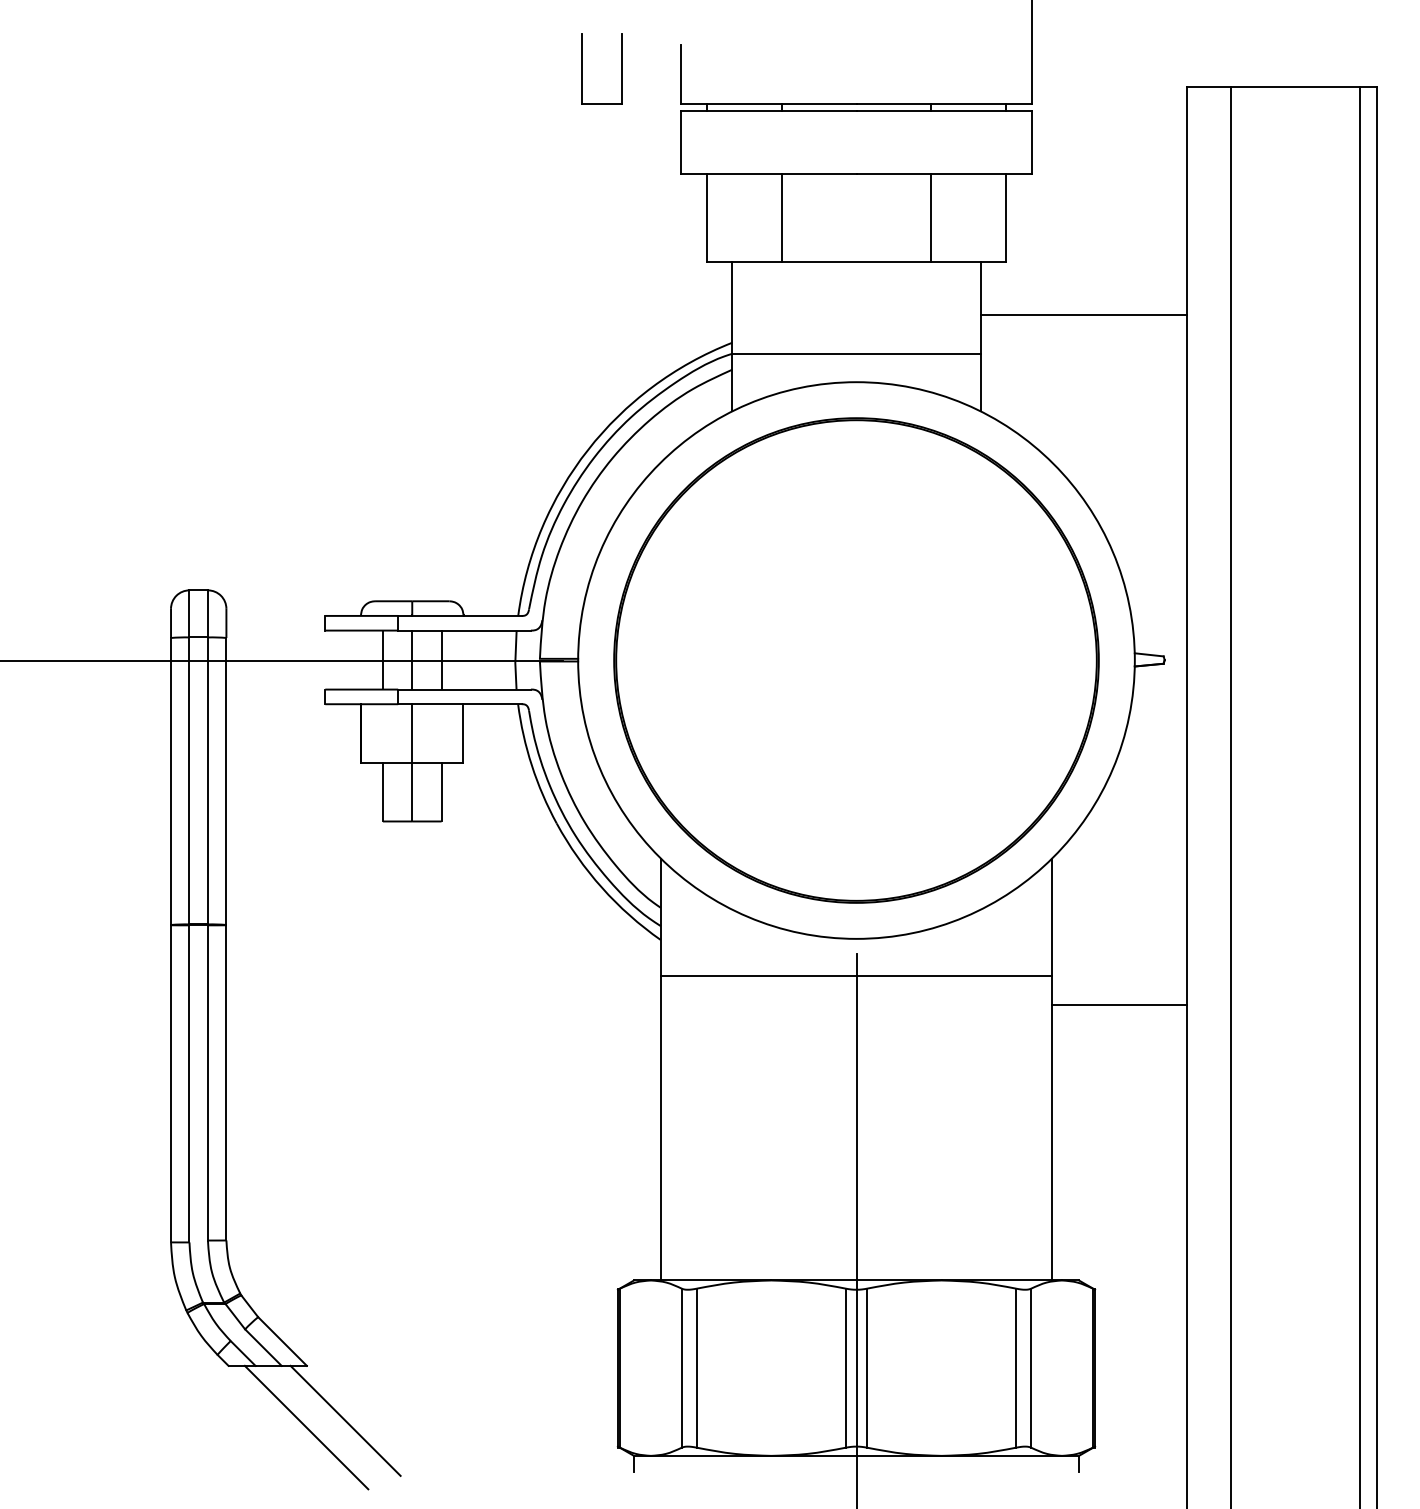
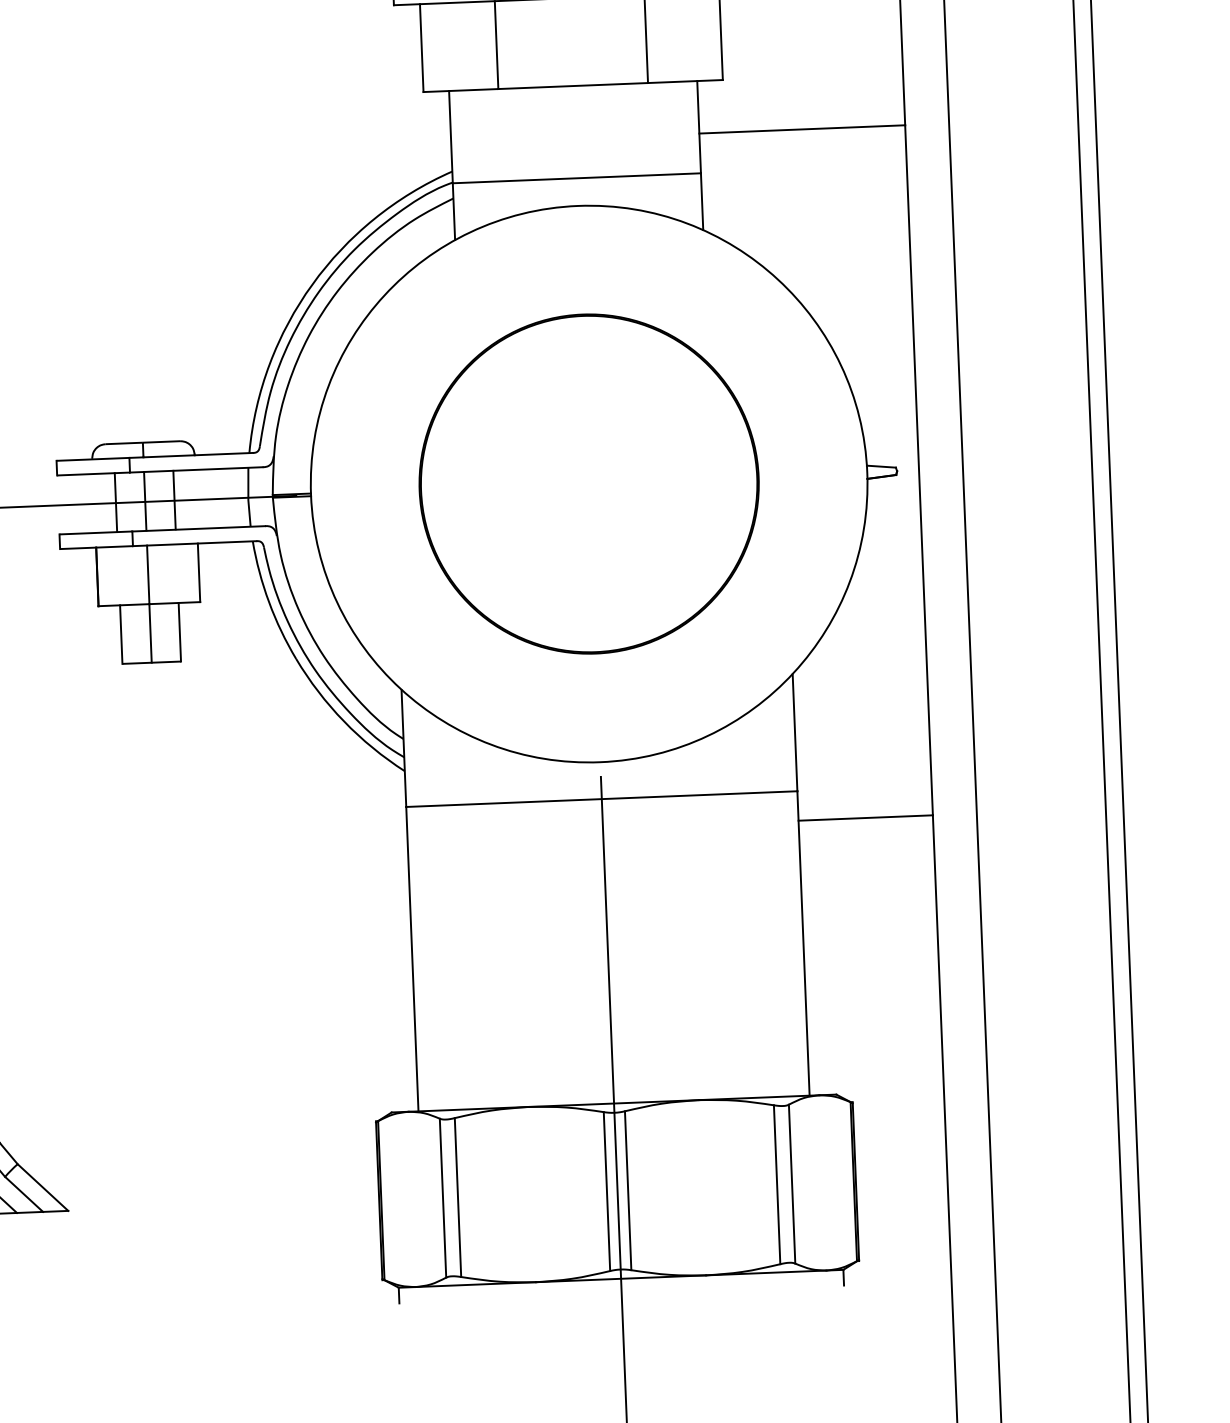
part: (856, 660) -> (589, 484), size x0.7
line: (345, 1420) -> (109, 1263), removed
line: (306, 1427) -> (70, 1272), removed

